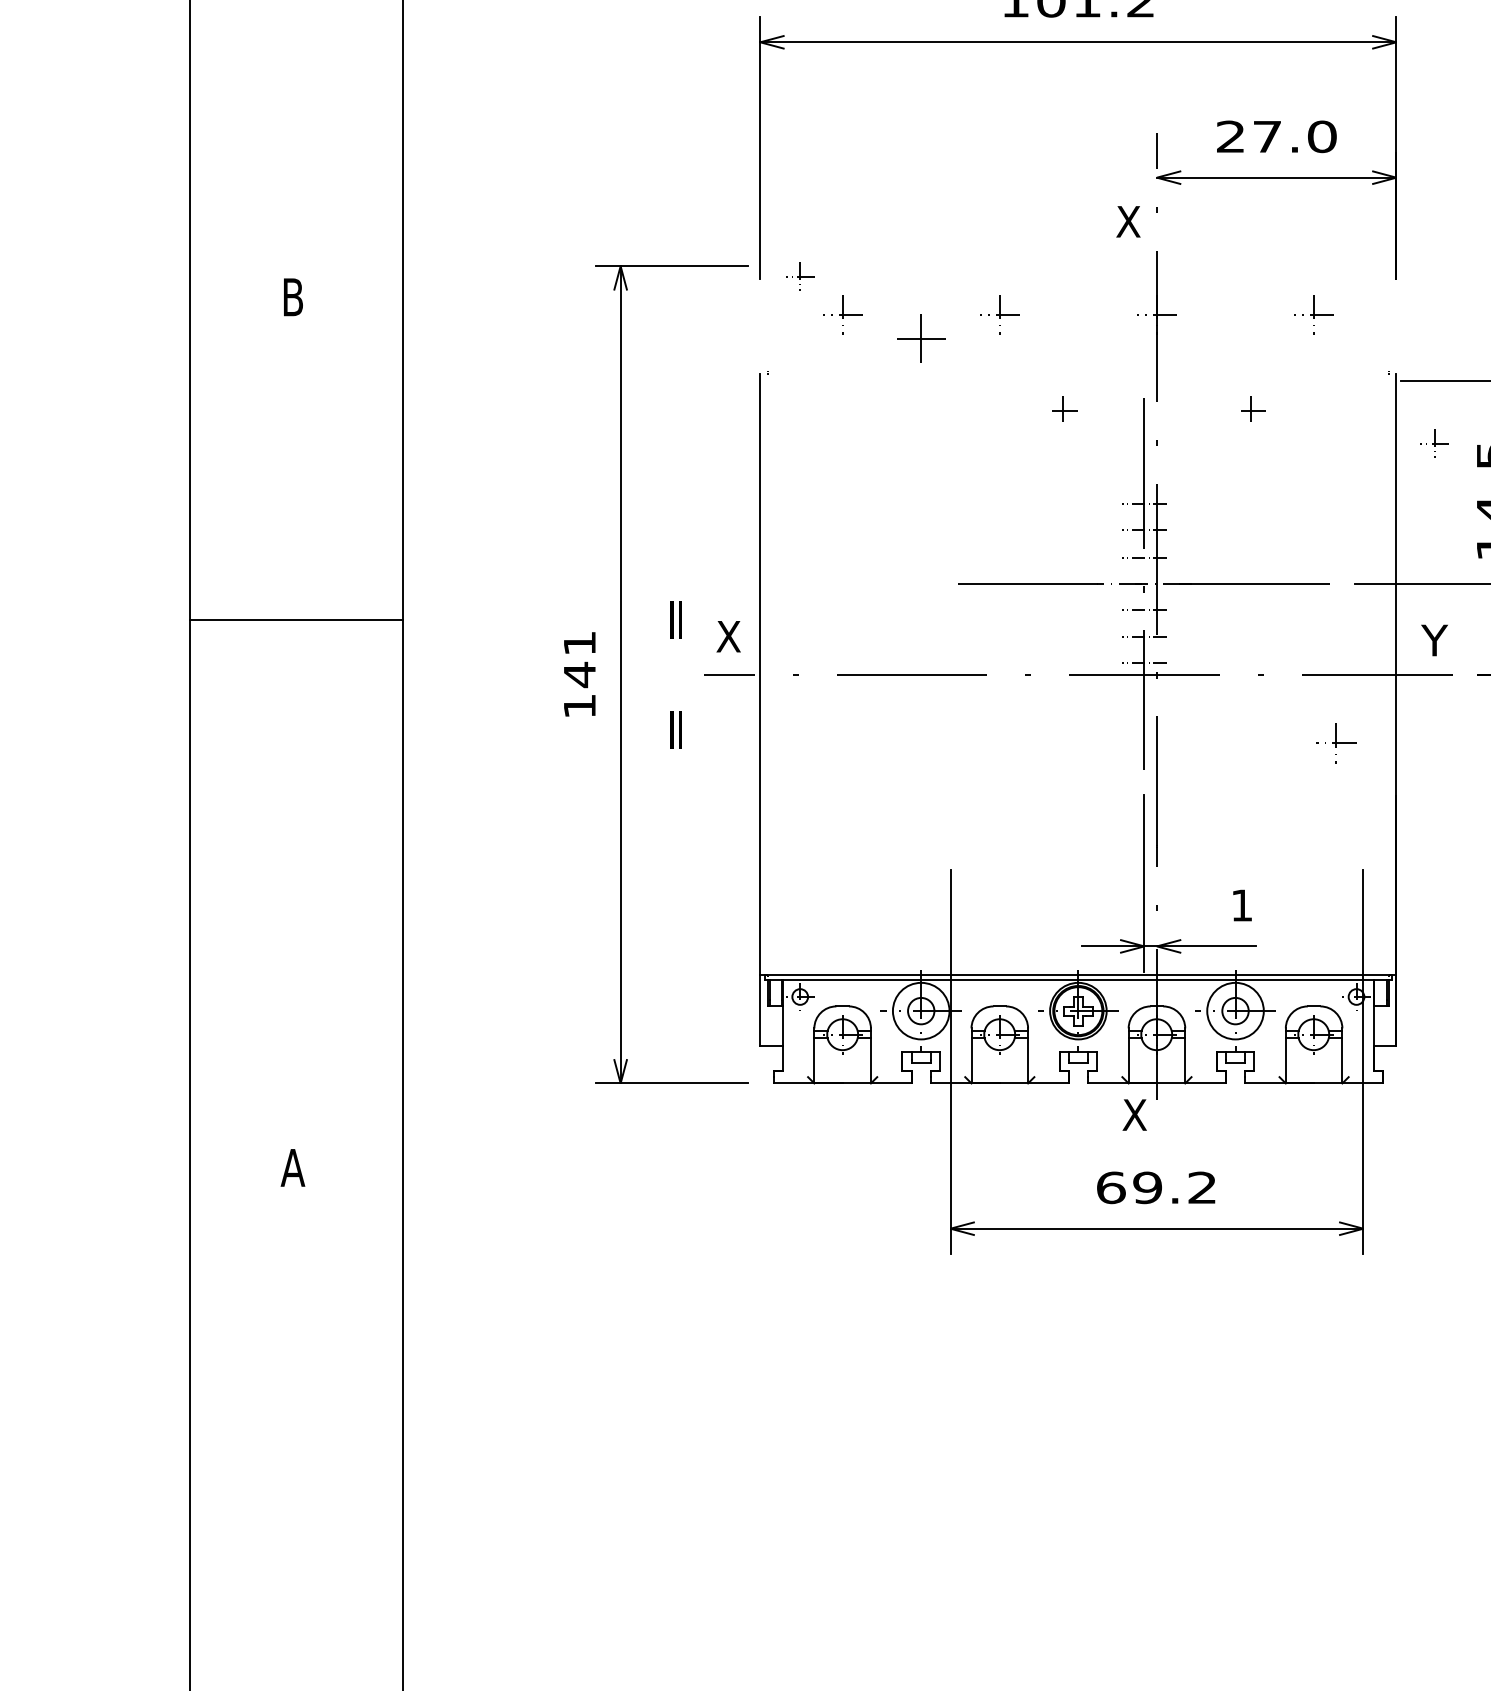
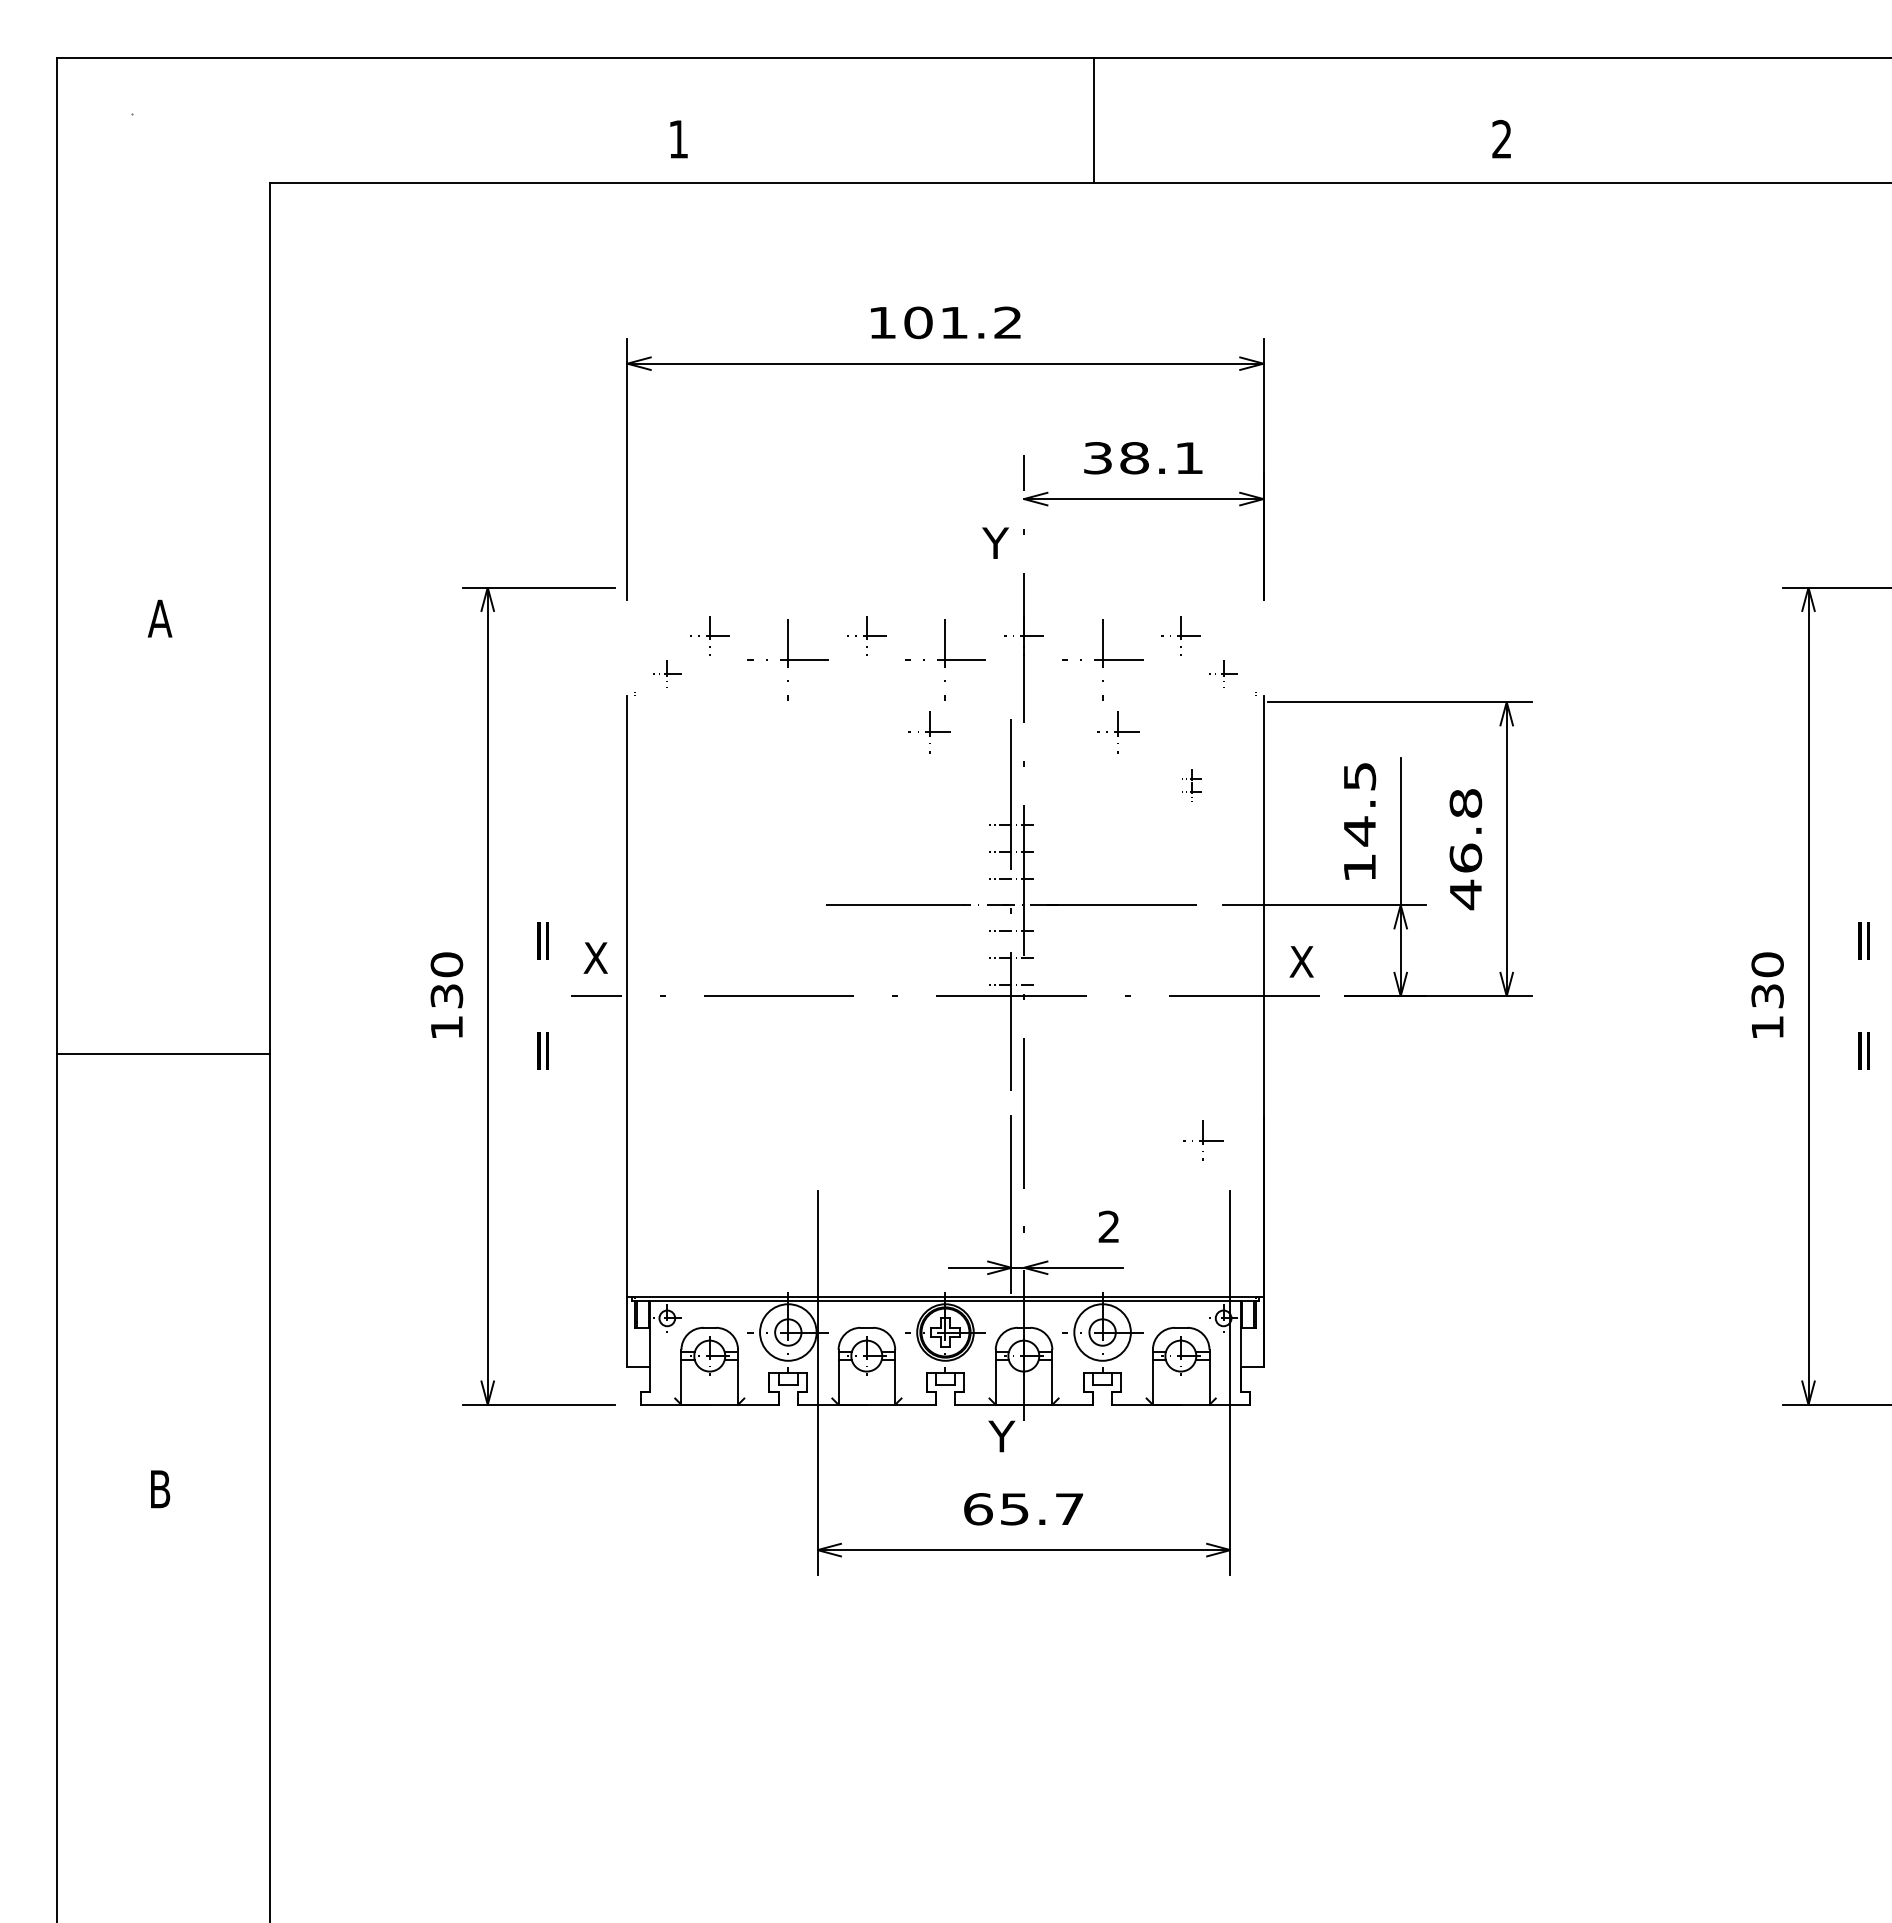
text: (1276, 137) -> (1143, 458), 27.0 -> 38.1
text: (1128, 221) -> (995, 542), X -> Y
part: (800, 276) -> (667, 673), moved
text: (292, 297) -> (159, 618), B -> A
part: (920, 338) -> (787, 659), size x1.67
part: (1078, 338) -> (945, 659), added
part: (1235, 338) -> (1102, 659), added
part: (1062, 411) -> (929, 732), size x1.43
part: (1251, 411) -> (1118, 732), size x1.43
part: (1434, 443) -> (1223, 673), moved
part: (1324, 464) -> (1191, 785), added
line: (296, 620) -> (163, 1054), moved
text: (1434, 640) -> (1301, 961), Y -> X
text: (579, 659) -> (446, 980), 141 -> 130
part: (1336, 743) -> (1203, 1140), moved
text: (1241, 905) -> (1108, 1226), 1 -> 2
text: (1134, 1115) -> (1001, 1436), X -> Y
text: (292, 1168) -> (159, 1489), A -> B
text: (1174, 1188) -> (1041, 1509), 69.2 -> 65.7

